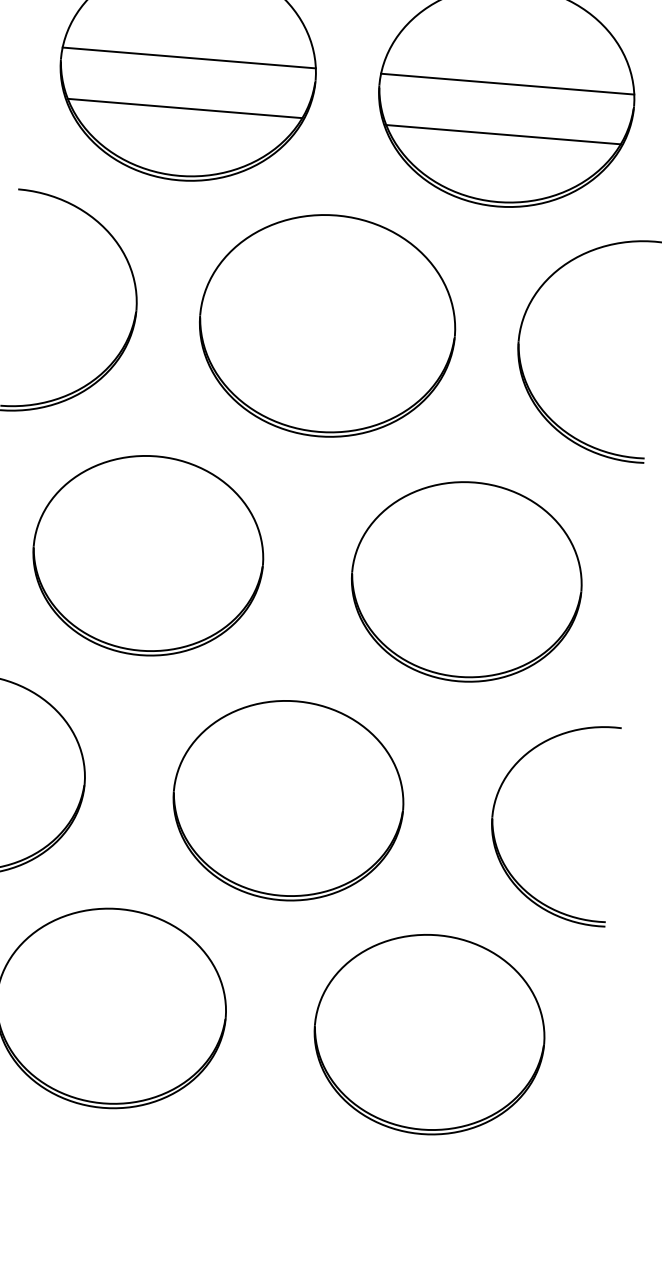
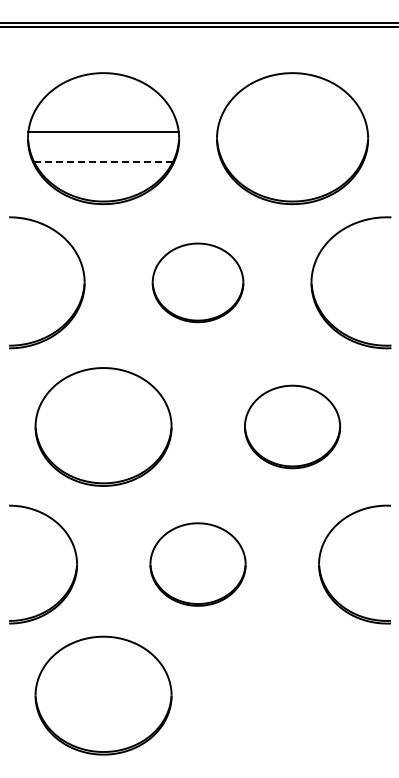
line: (507, 84) -> (292, 131), removed
line: (184, 108) -> (103, 161), solid -> dashed
line: (503, 134) -> (292, 161), removed
part: (326, 325) -> (197, 282), size x0.6
part: (466, 581) -> (292, 426), size x0.7
part: (287, 800) -> (197, 564), size x0.7
part: (429, 1034) -> (292, 695), removed

